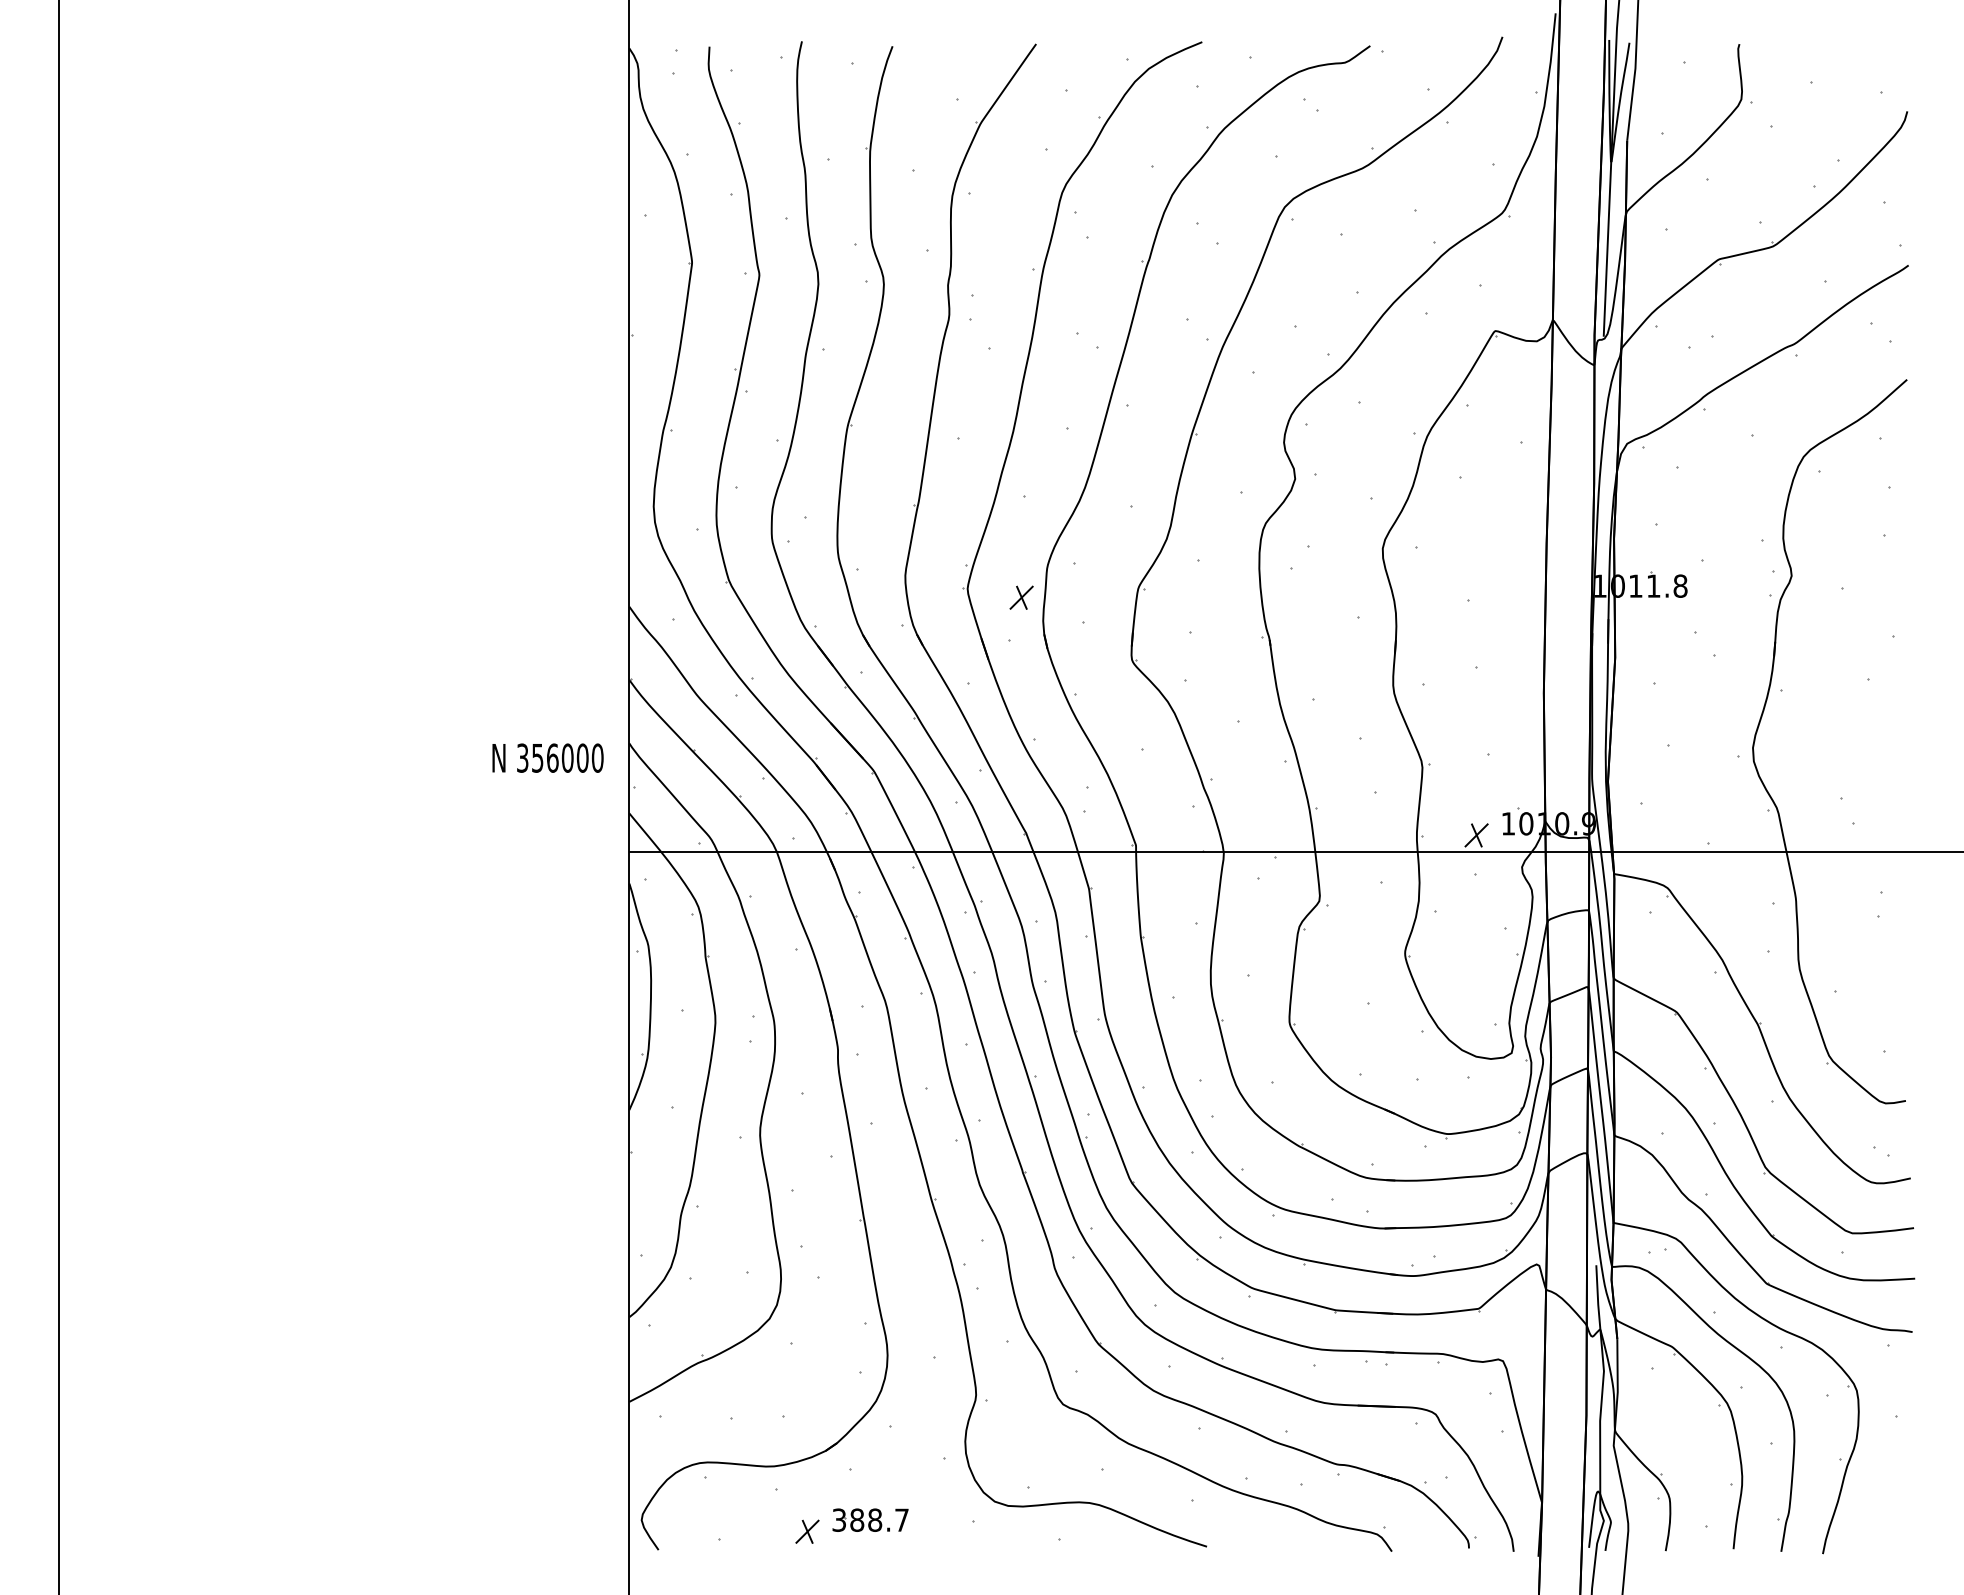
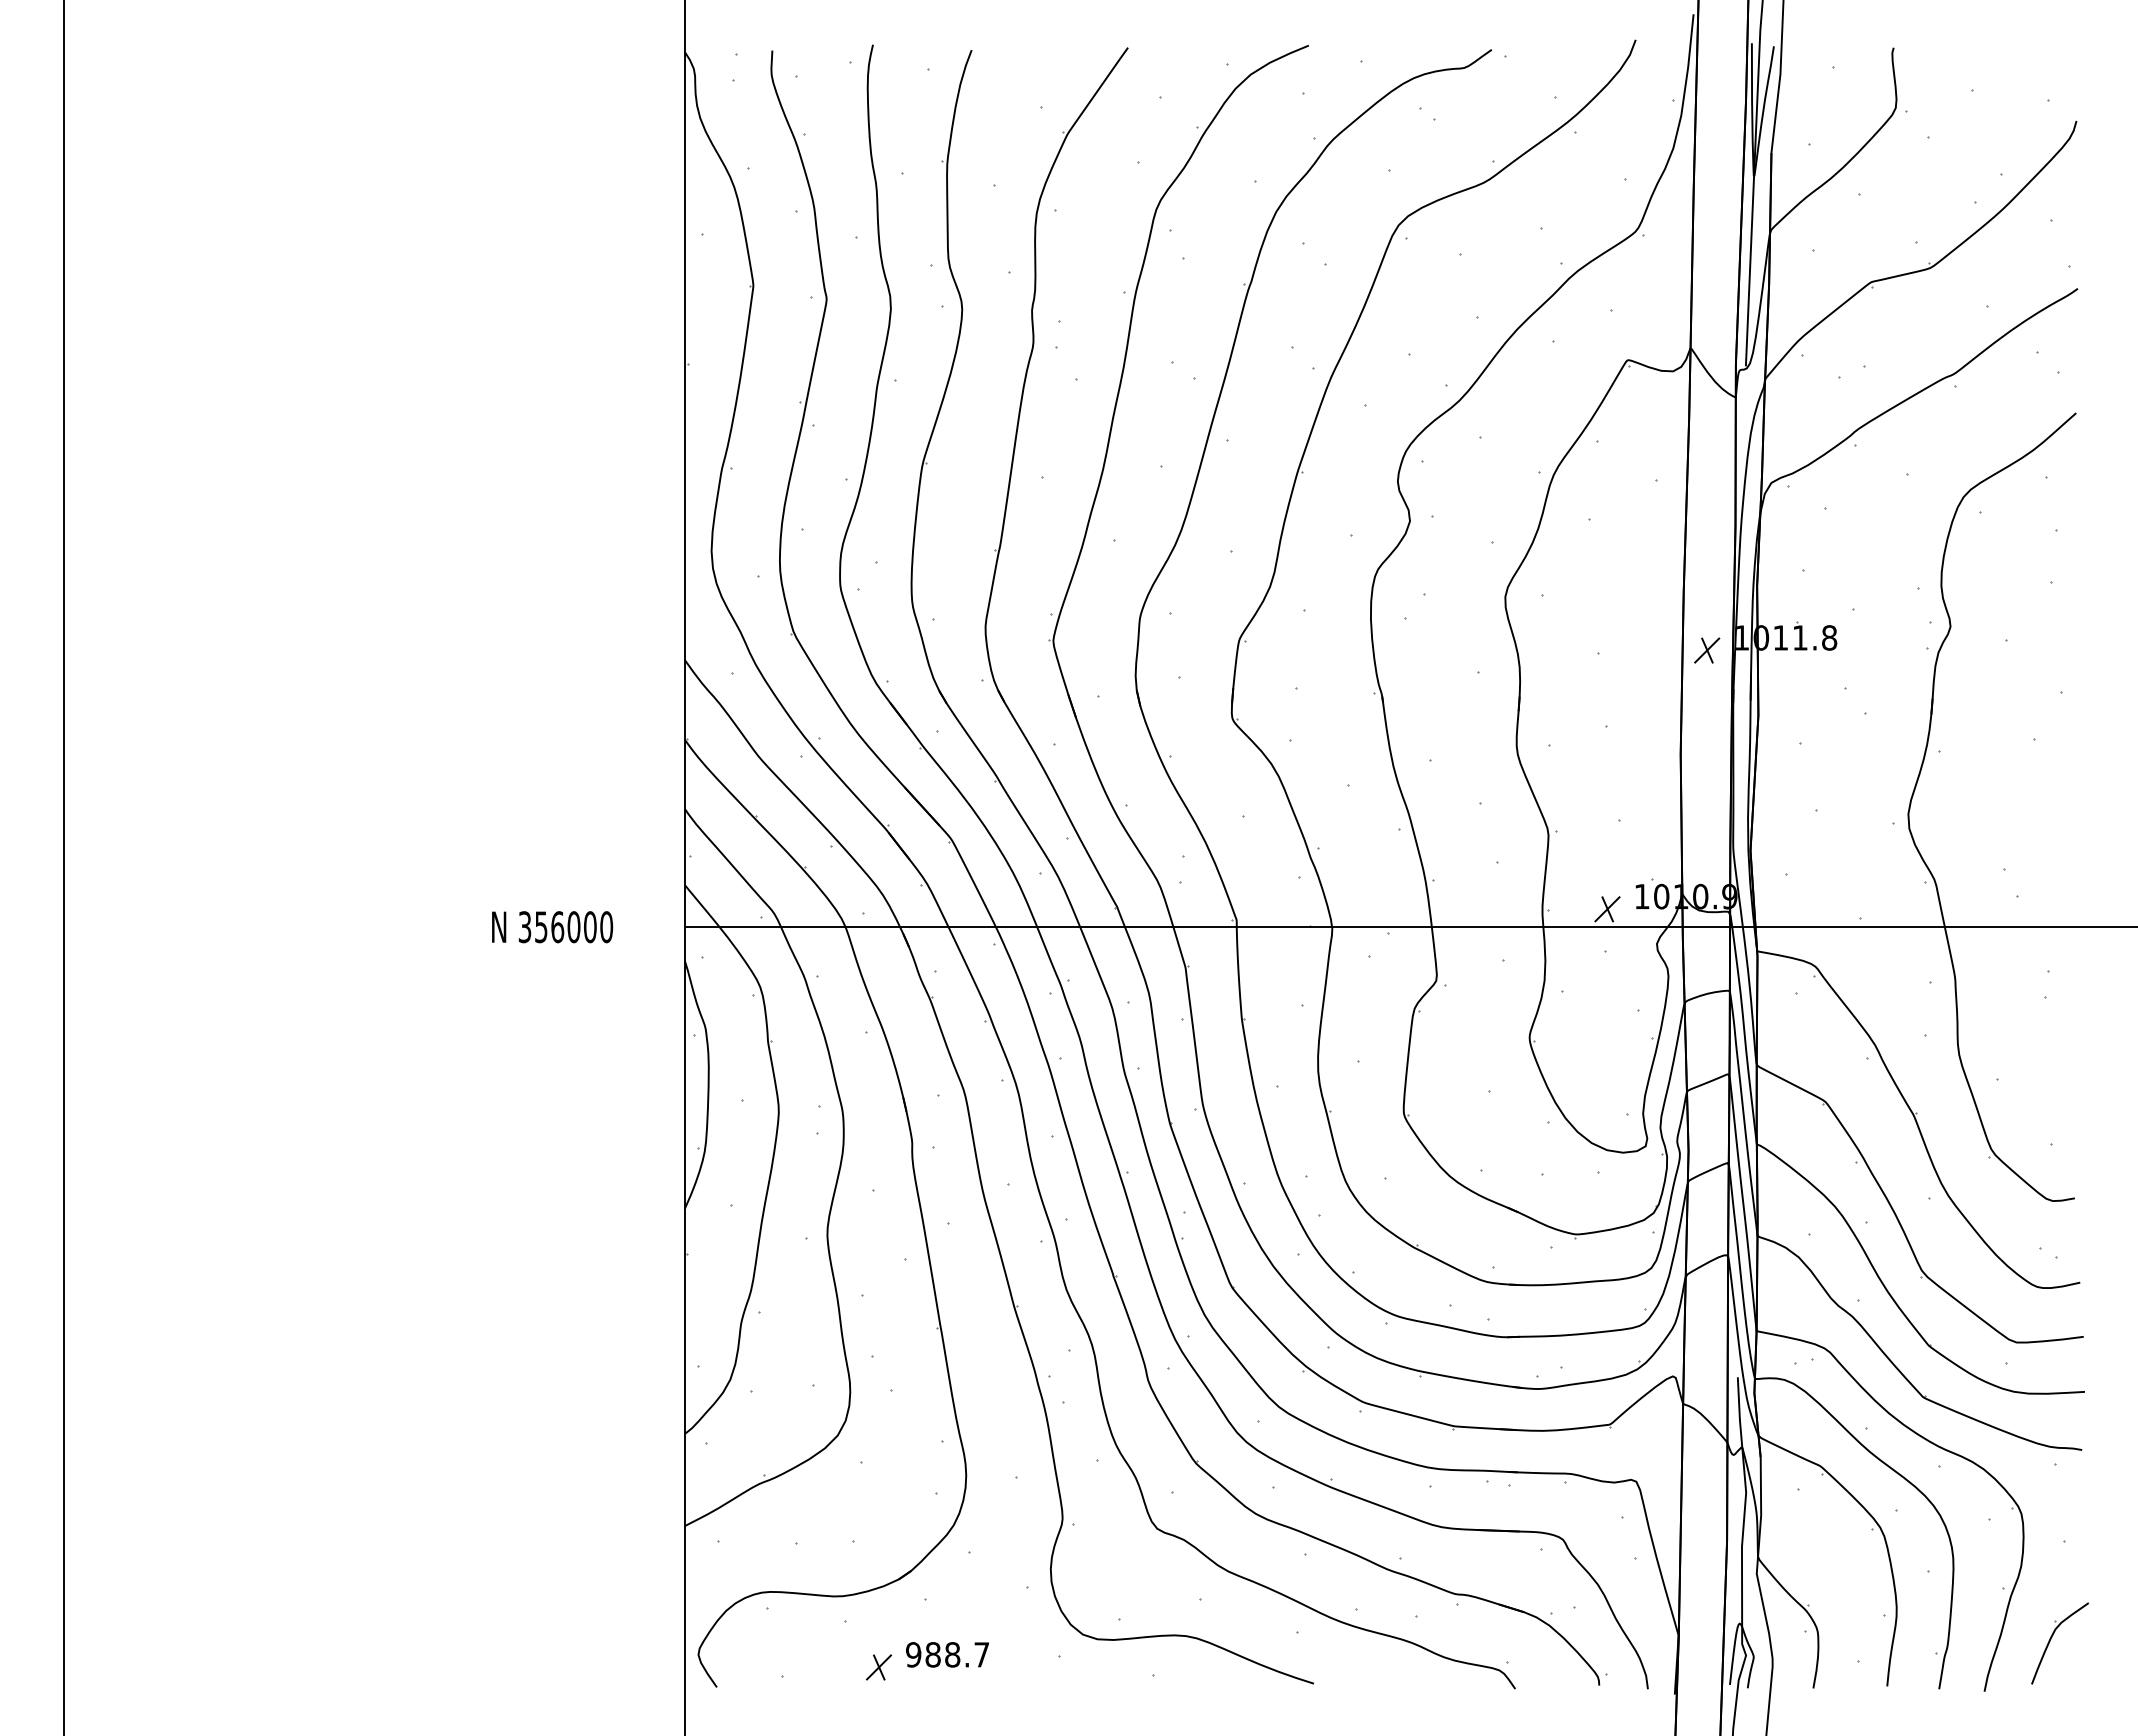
part: (1021, 597) -> (1707, 650), moved
text: (548, 758) -> (552, 927), moved
part: (1884, 1506) -> (2051, 1639), added
text: (839, 1519) -> (913, 1654), 388.7 -> 988.7

